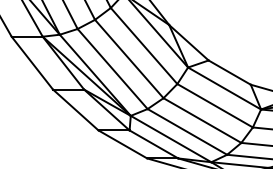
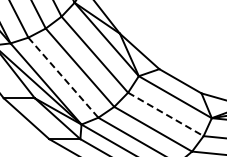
line: (112, 69) -> (63, 78), solid -> dashed
line: (215, 105) -> (166, 114), solid -> dashed

